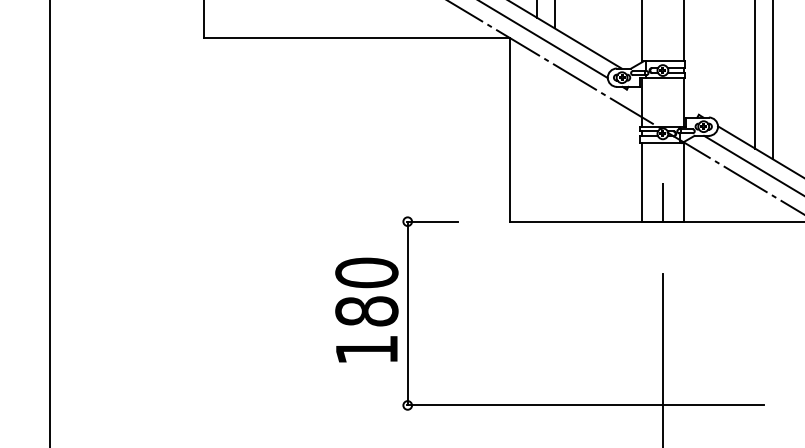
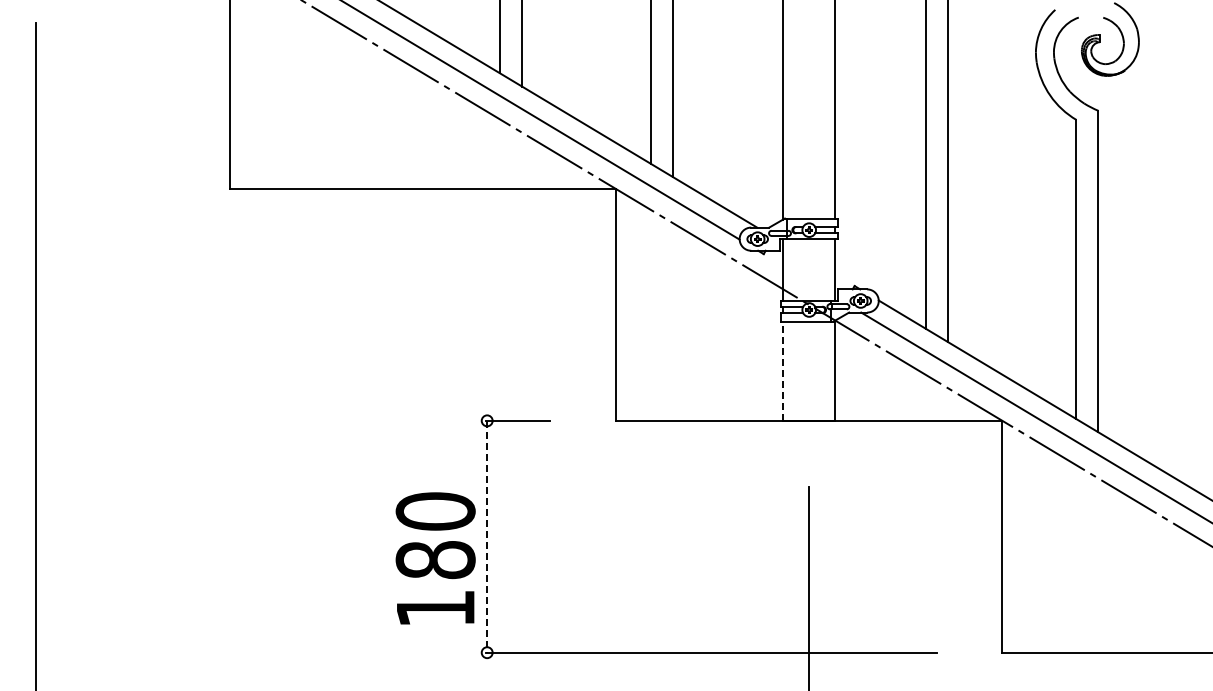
line: (642, 182) -> (783, 371), solid -> dashed
line: (663, 201) -> (809, 395), removed
text: (366, 310) -> (435, 558), moved
line: (407, 313) -> (487, 536), solid -> dashed

